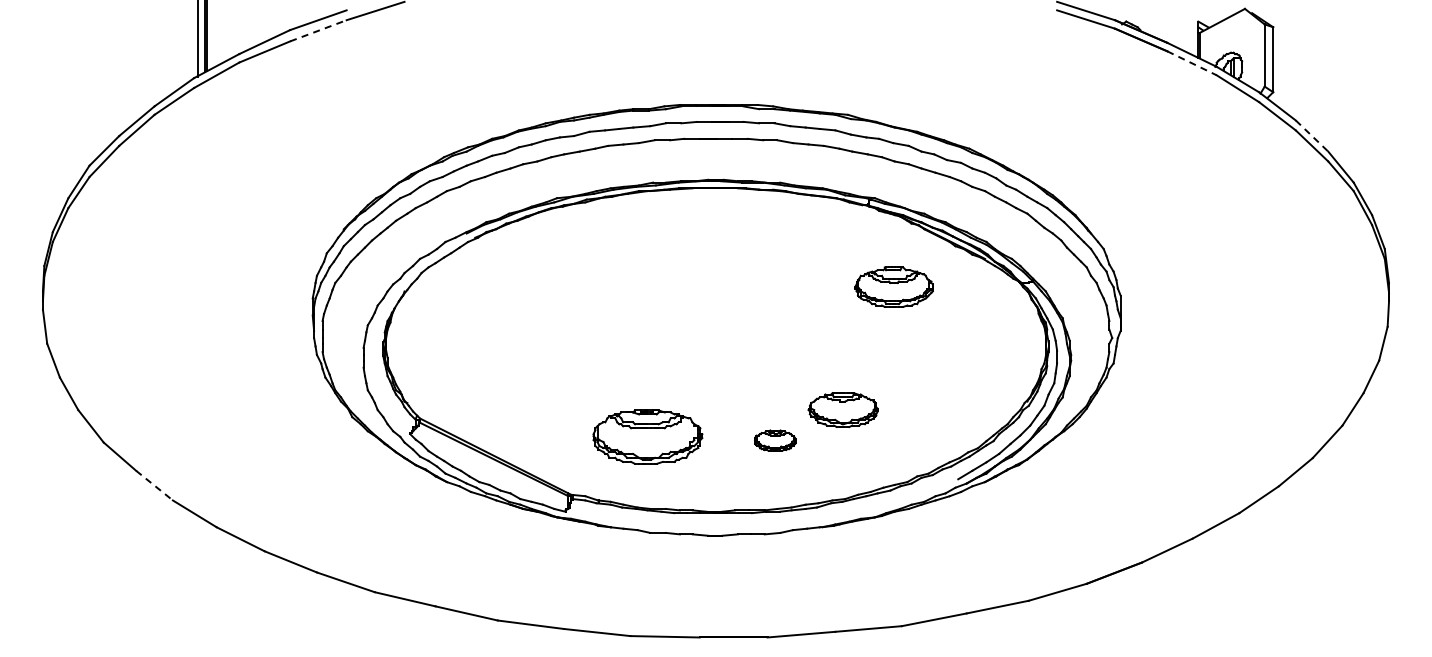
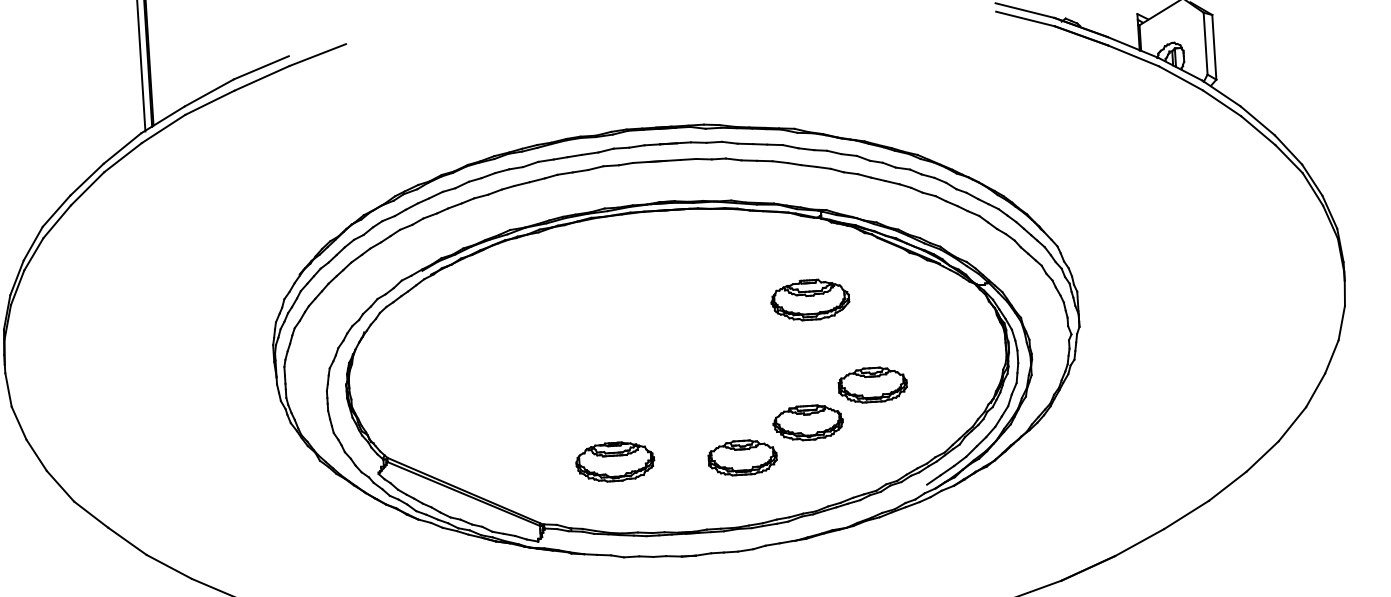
line: (318, 30) -> (262, 78), dashed -> solid
line: (1192, 63) -> (1134, 56), dashed -> solid
line: (1312, 136) -> (1258, 121), dashed -> solid
part: (893, 286) -> (809, 299), moved
part: (910, 376) -> (873, 385), added
part: (647, 436) -> (615, 461), size x0.71
part: (775, 440) -> (742, 457), size x1.67
line: (154, 485) -> (127, 541), dashed -> solid

